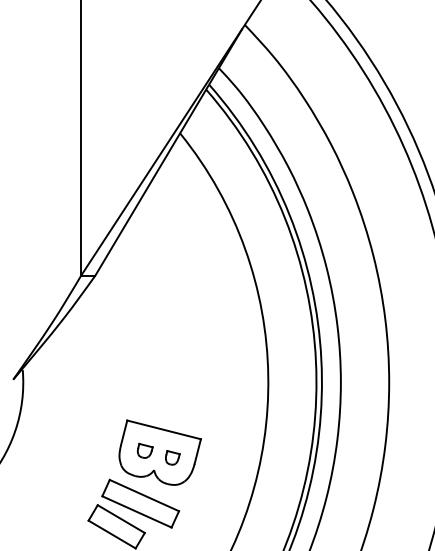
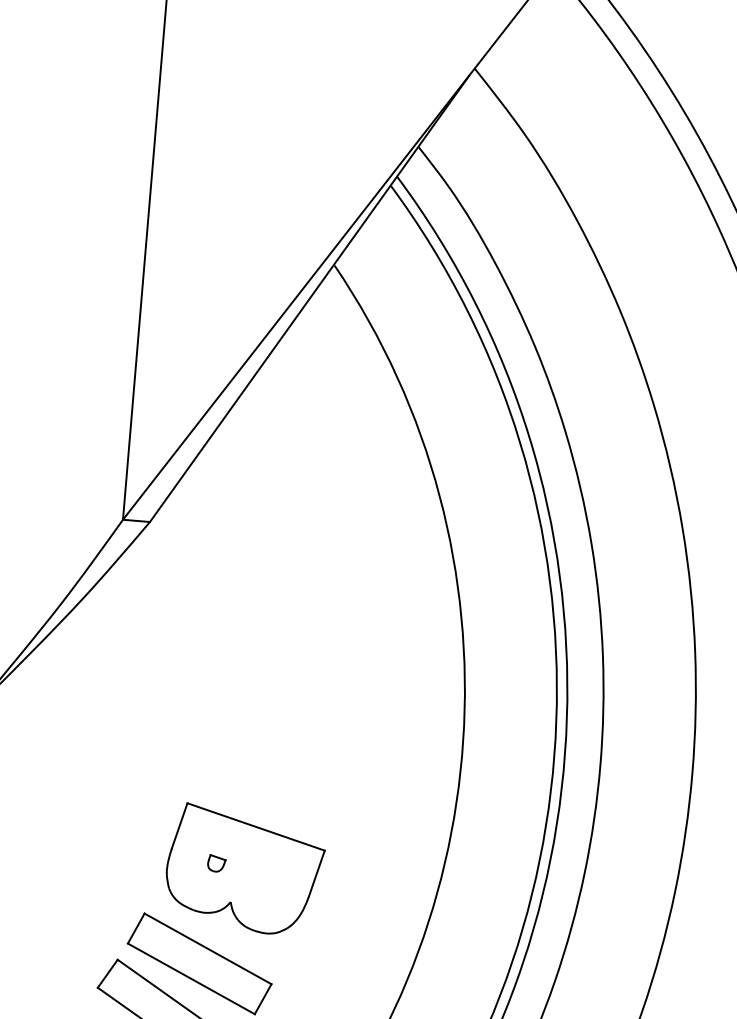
part: (144, 450) -> (215, 863), size x0.6
part: (172, 457) -> (267, 880), removed

